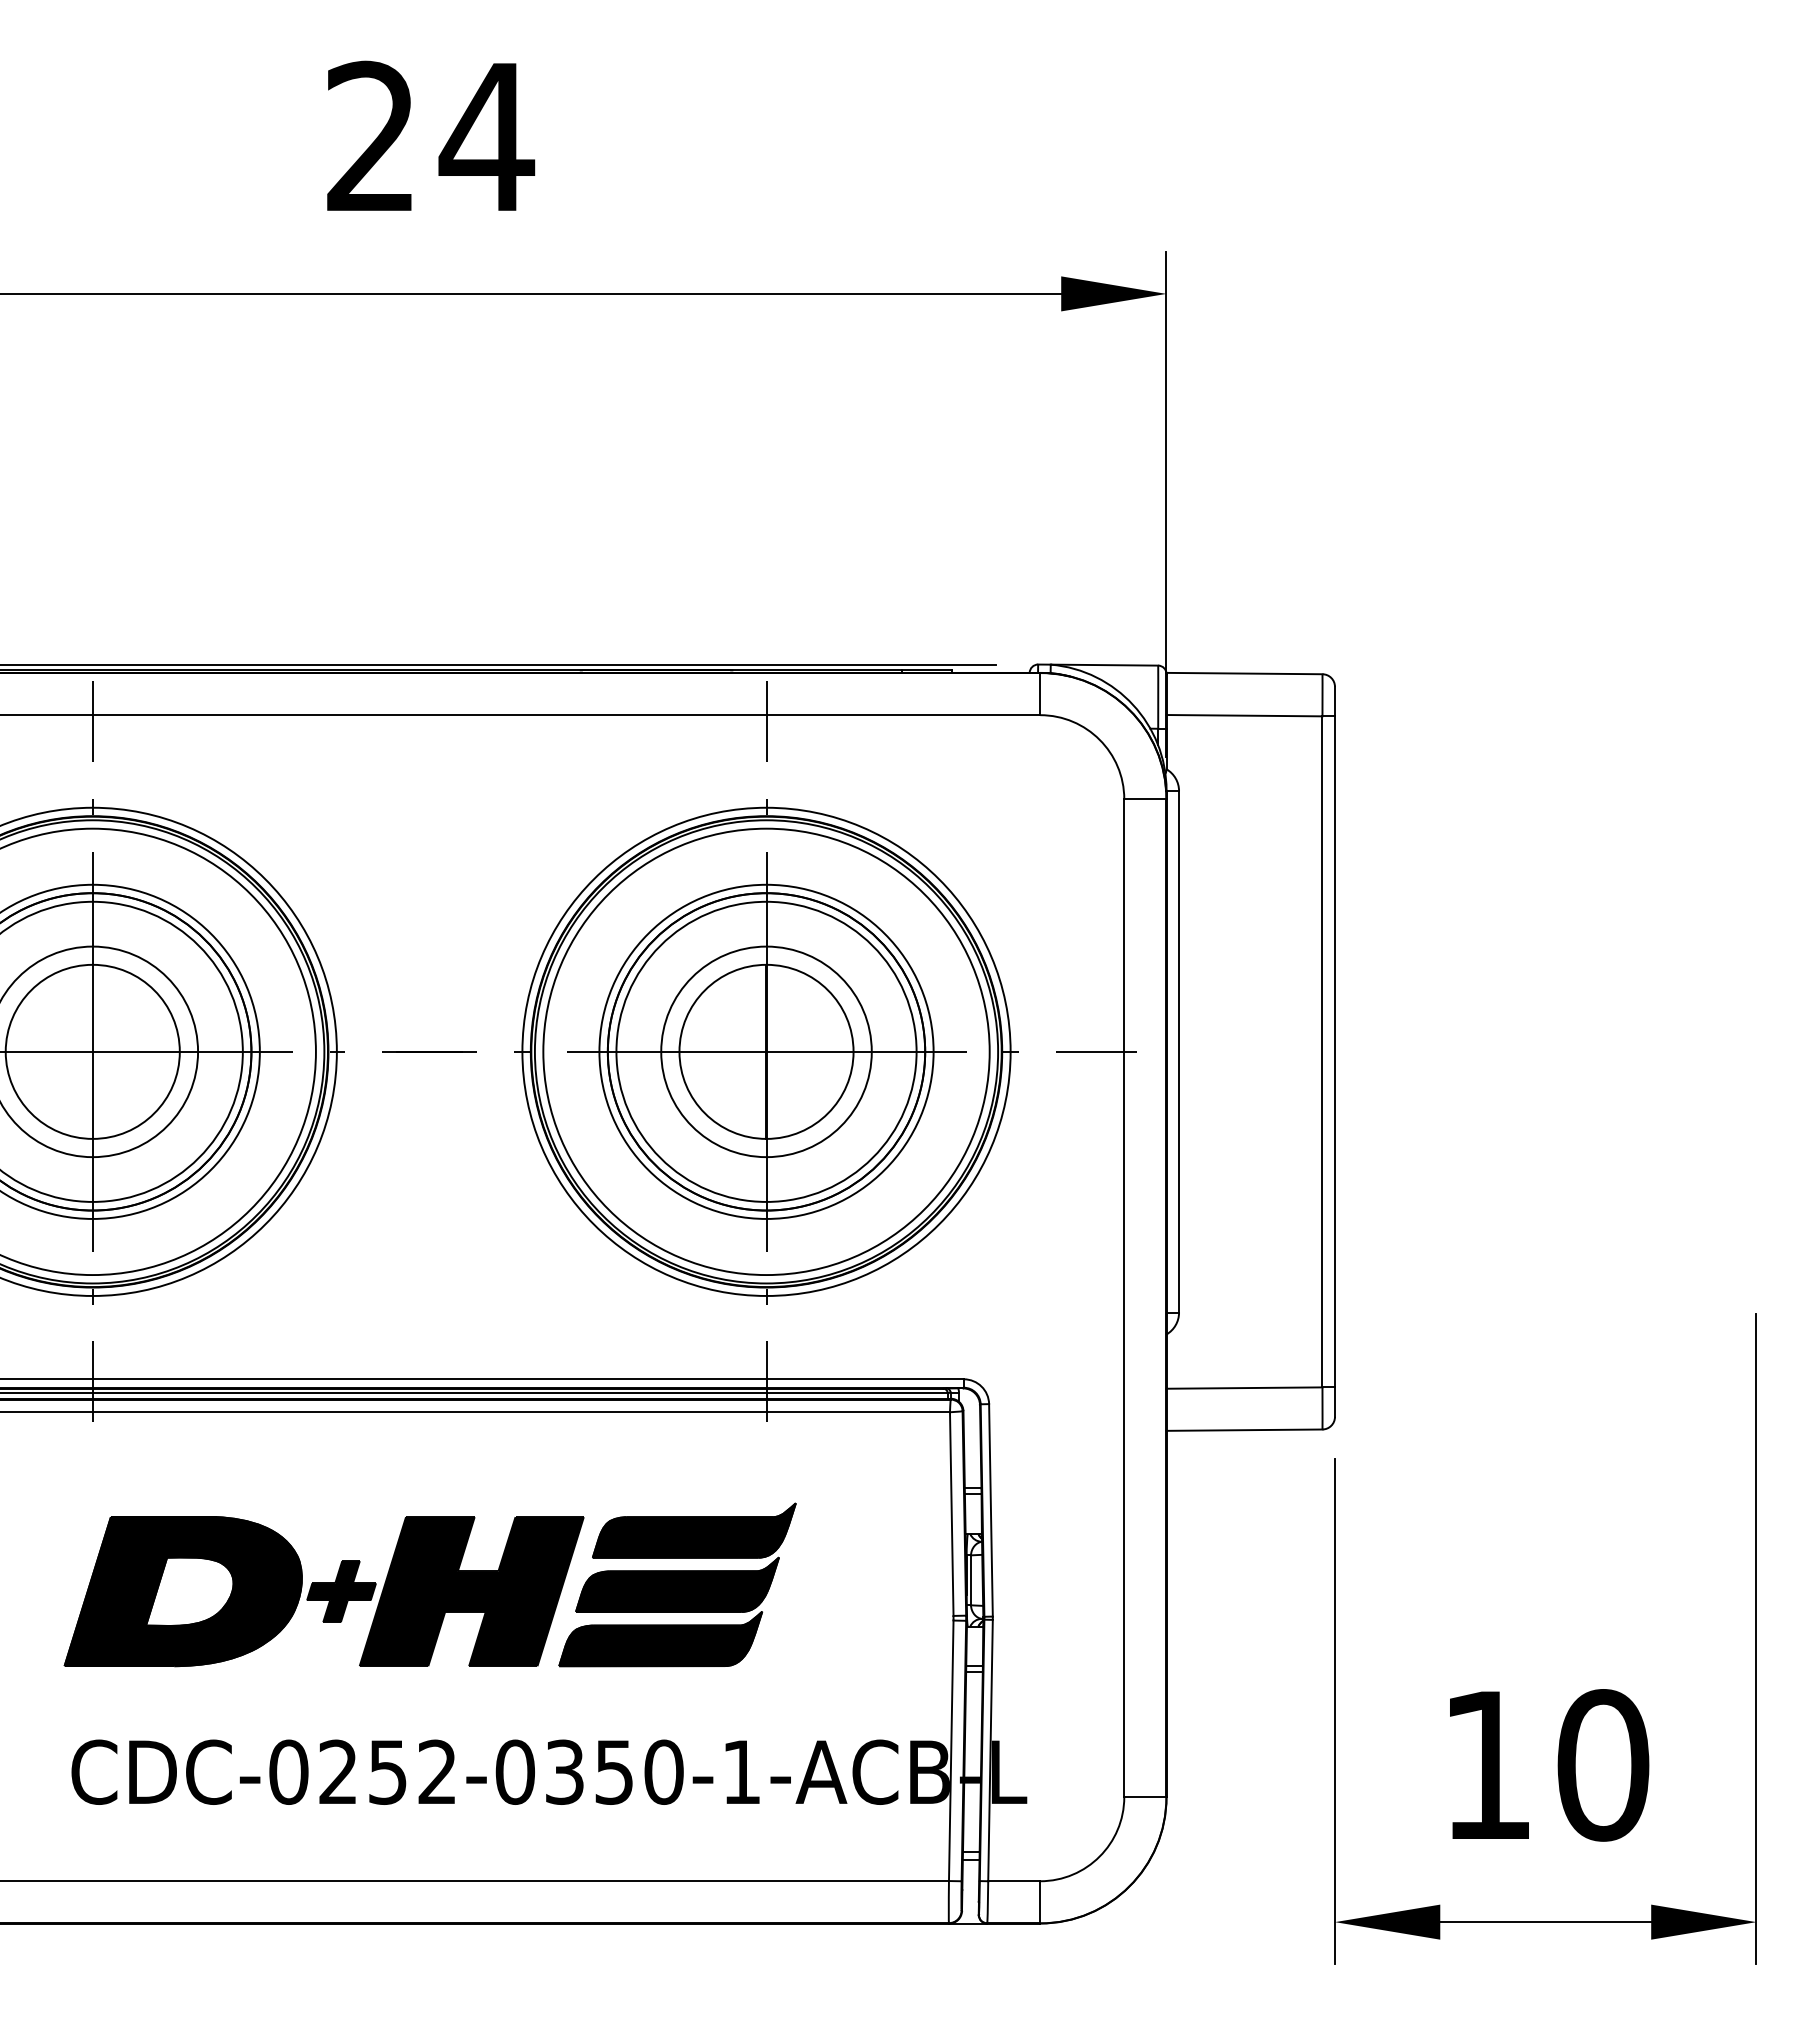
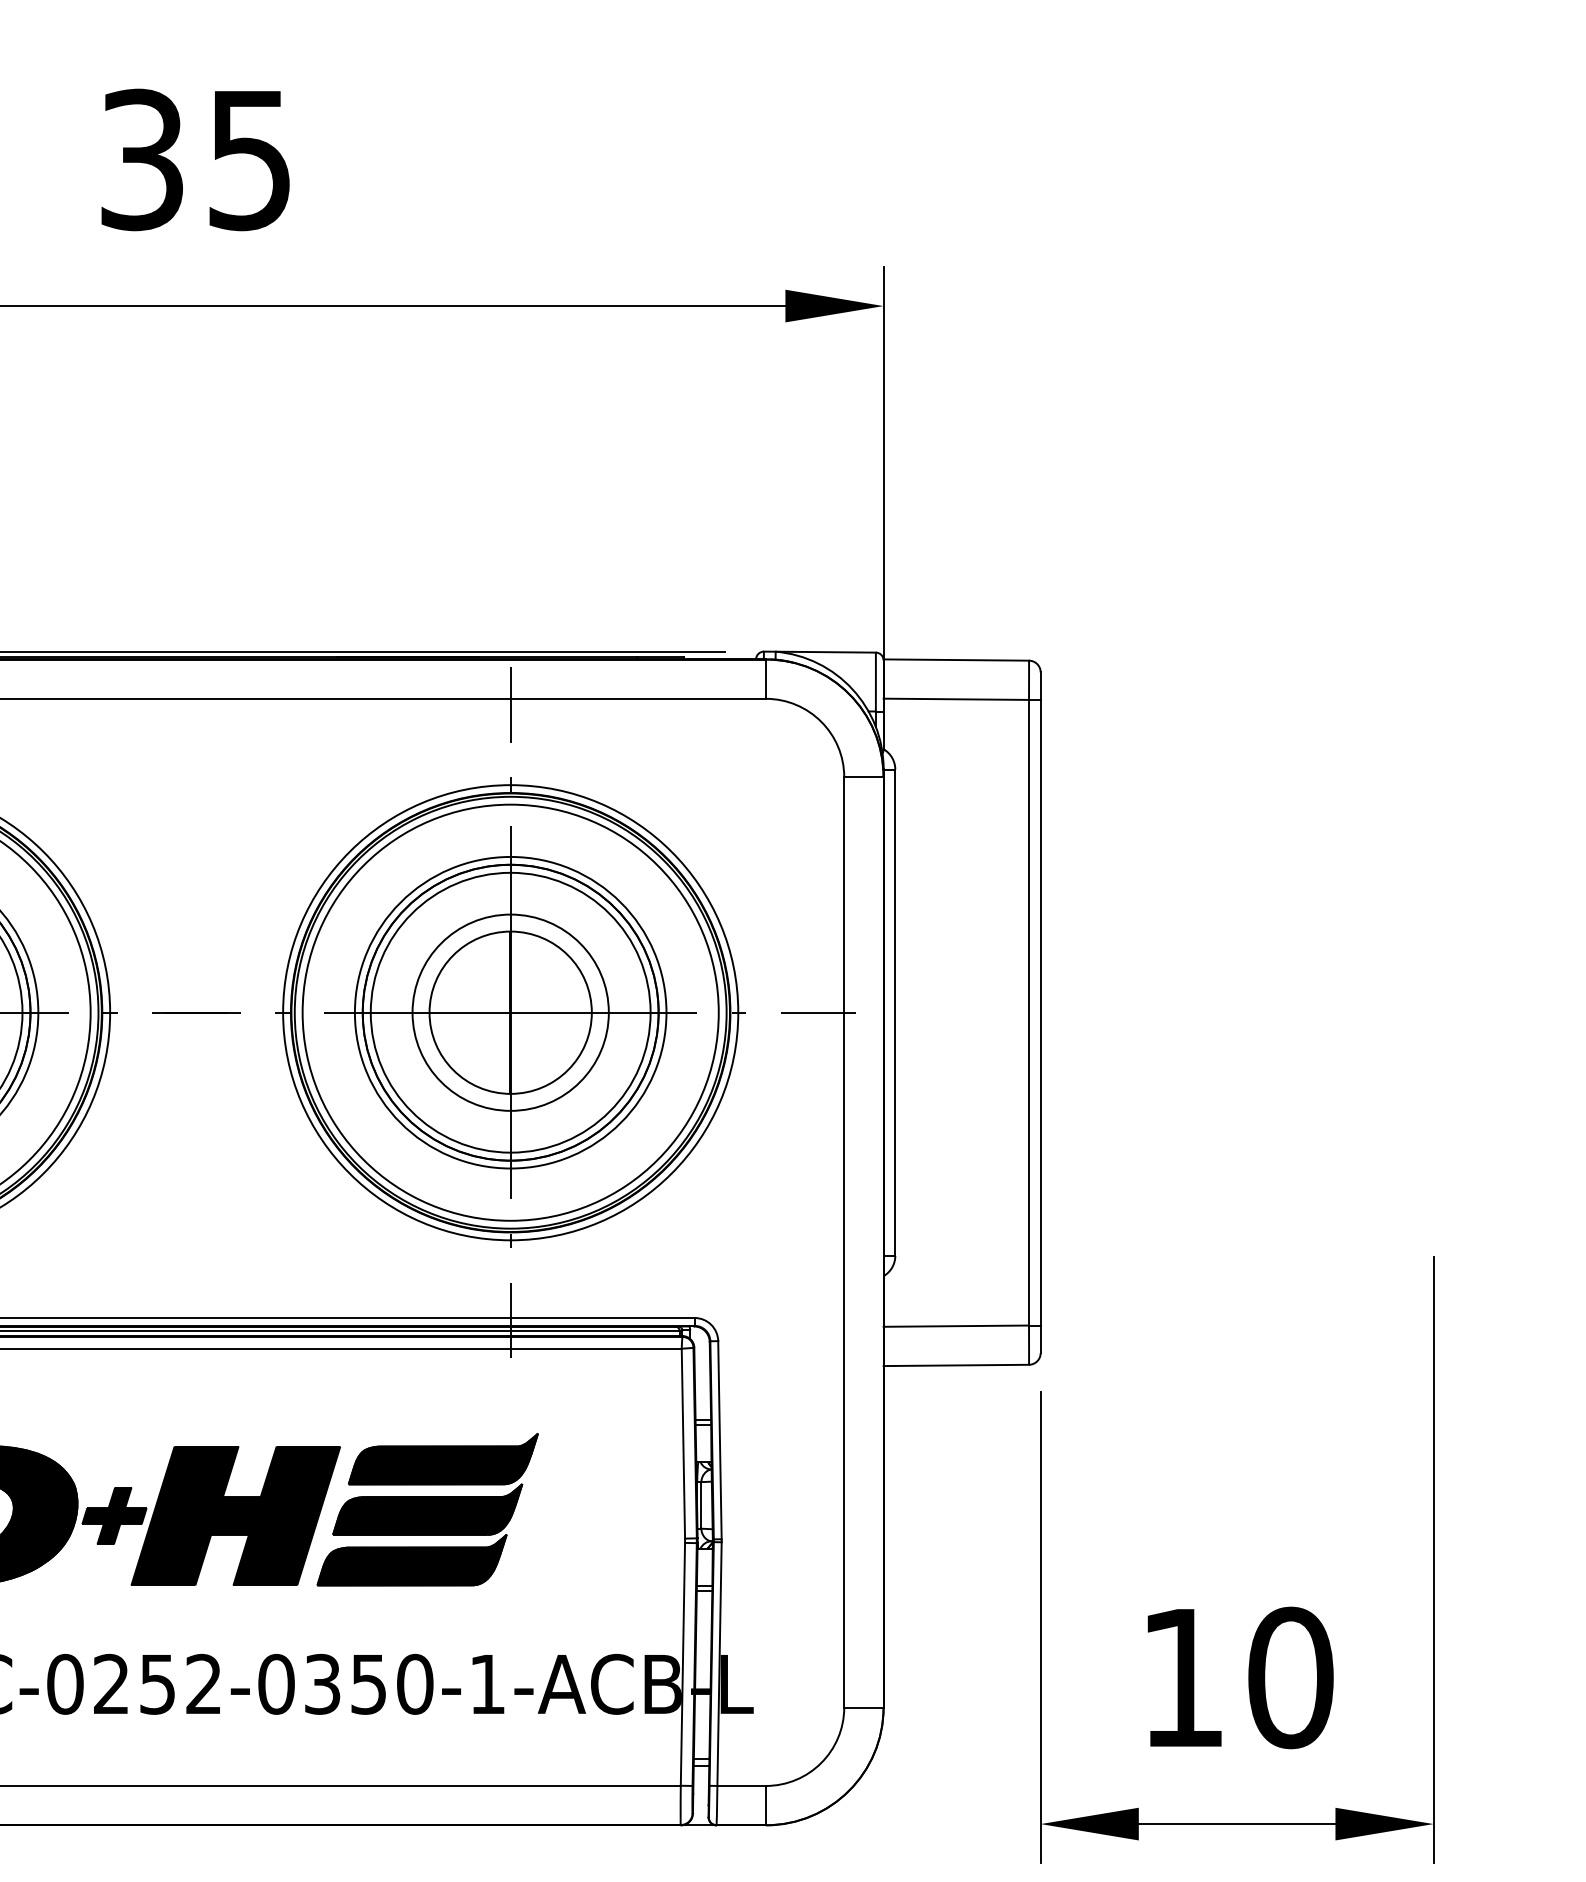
text: (431, 136) -> (198, 159), 24 -> 35

